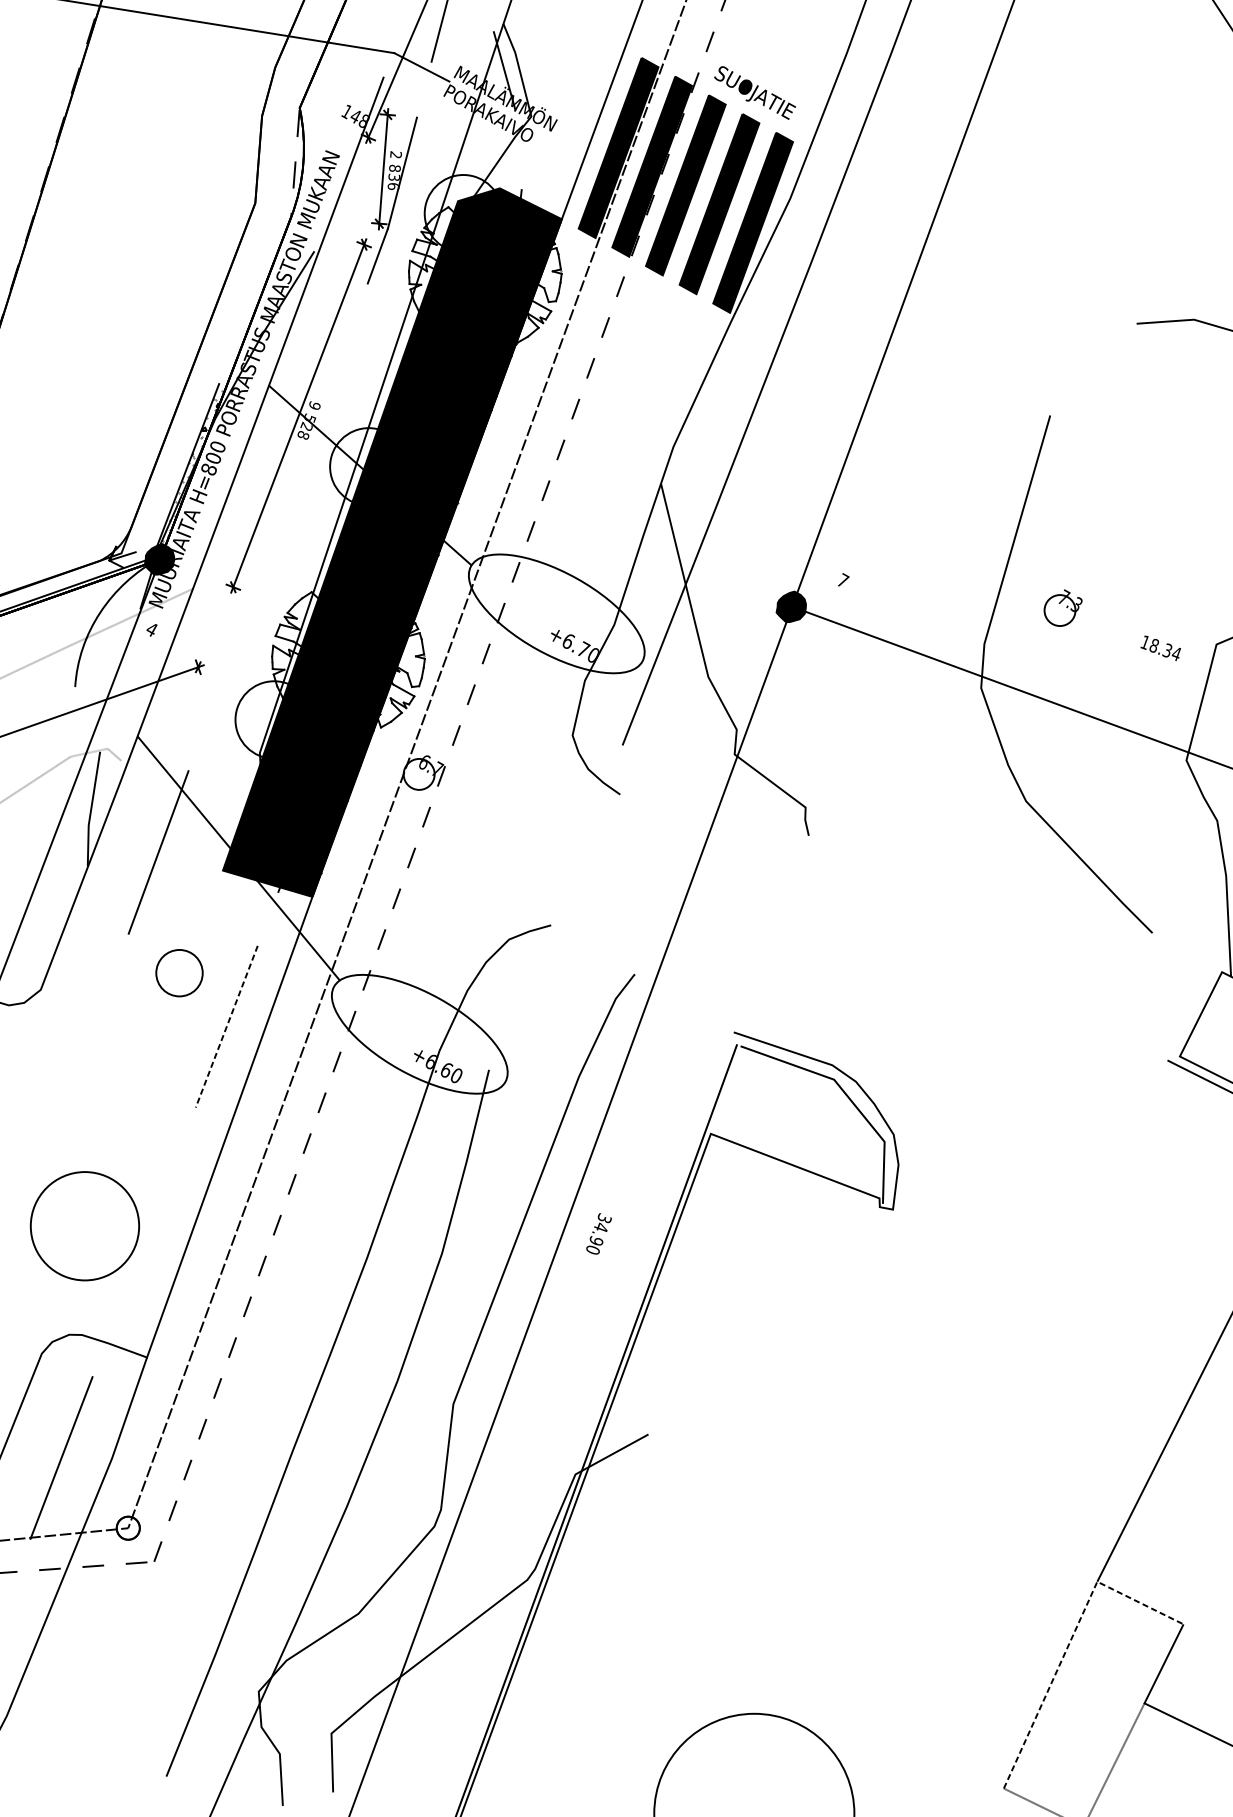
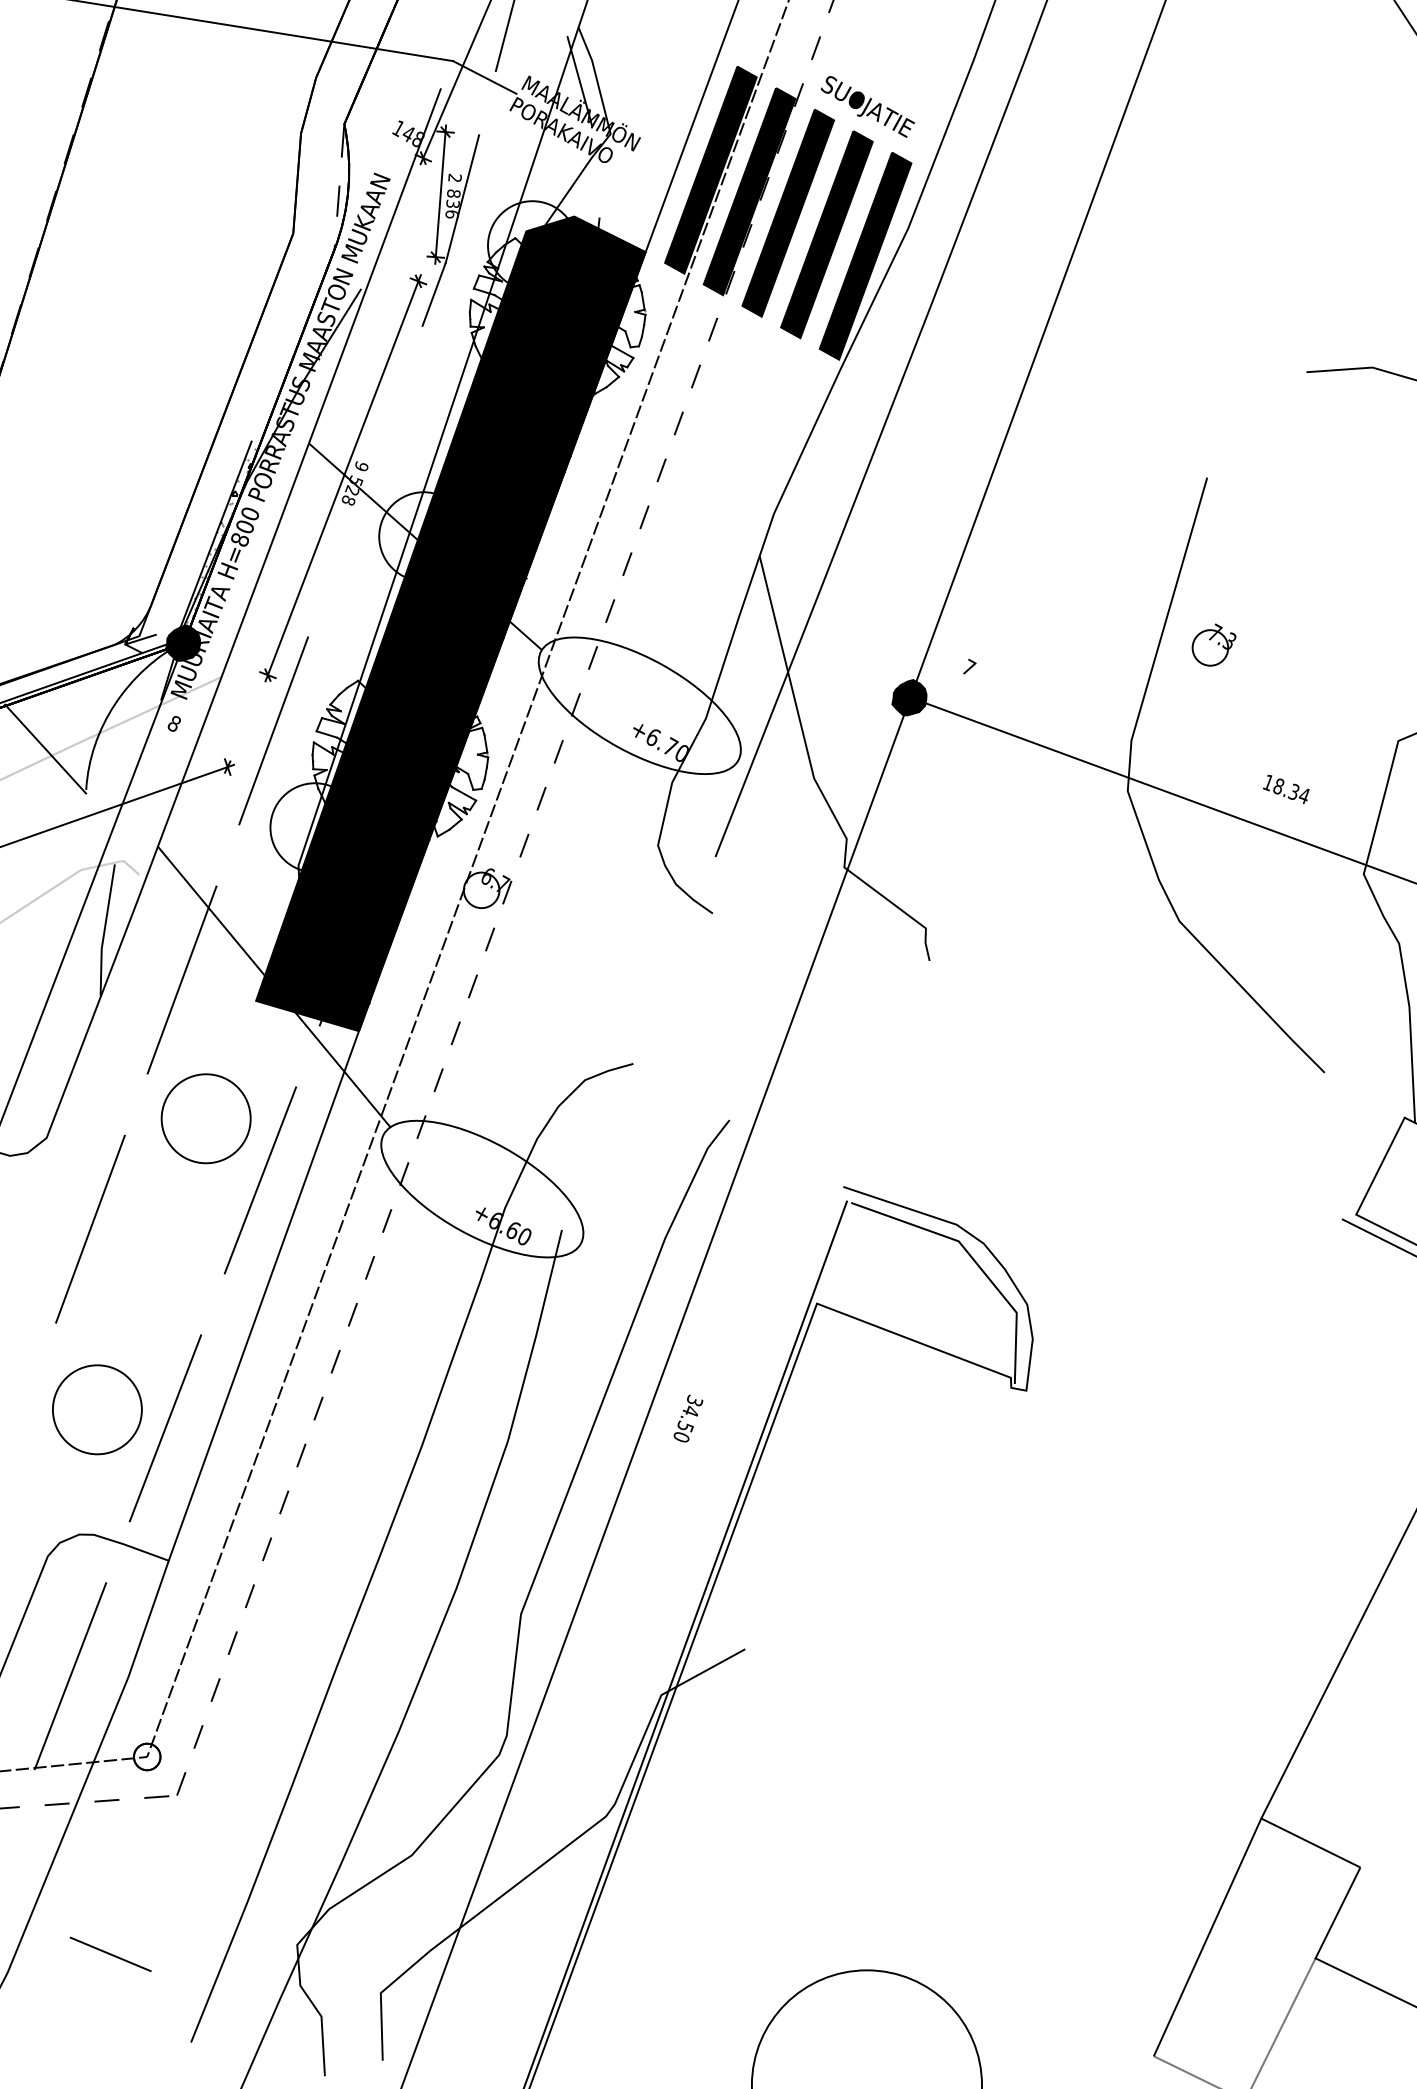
part: (1062, 607) -> (1213, 644), moved
text: (151, 630) -> (173, 724), 4 -> 8
line: (238, 635) -> (273, 730), added
text: (1160, 647) -> (1286, 788), moved
line: (39, 651) -> (45, 748), added
circle: (178, 972) -> (205, 1118), size x1.67
line: (226, 1026) -> (260, 1180), dashed -> solid
line: (78, 1068) -> (90, 1228), added
circle: (84, 1225) -> (96, 1409), size x0.71
text: (596, 1240) -> (685, 1426), 34.90 -> 34.50
line: (144, 1242) -> (165, 1428), added
line: (1070, 1640) -> (1230, 1885), dashed -> solid
line: (96, 1699) -> (110, 1953), added

